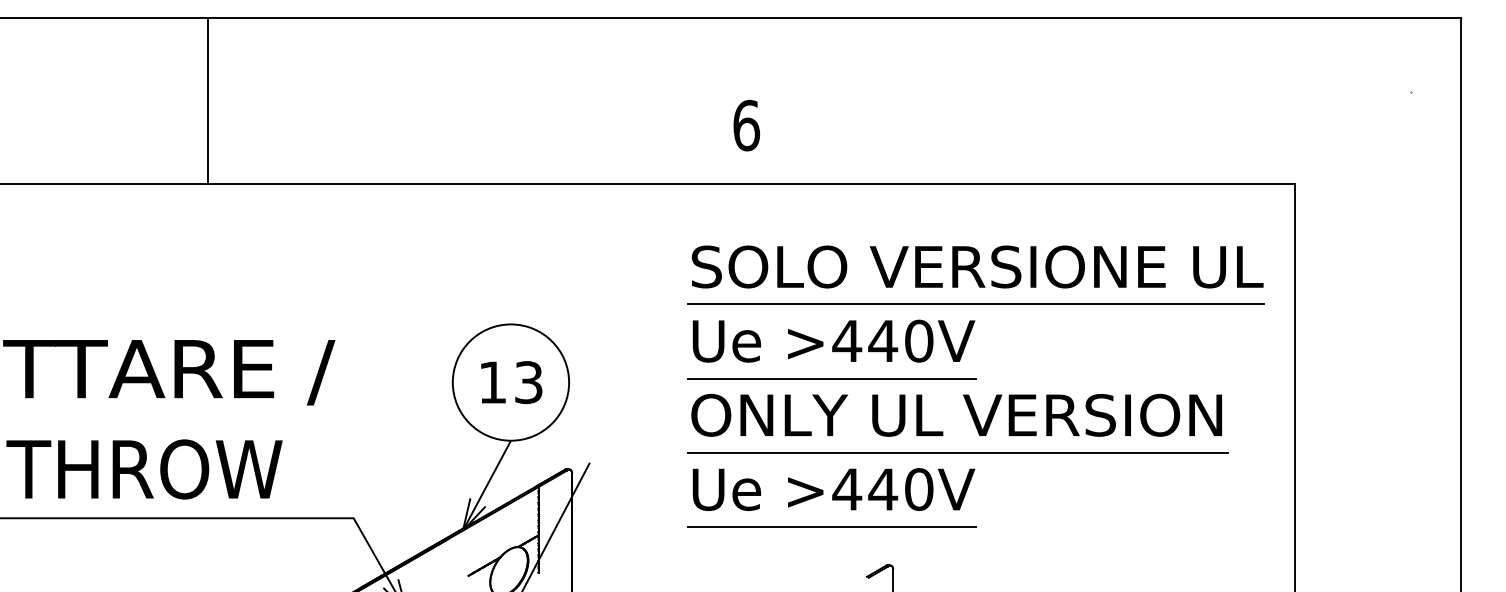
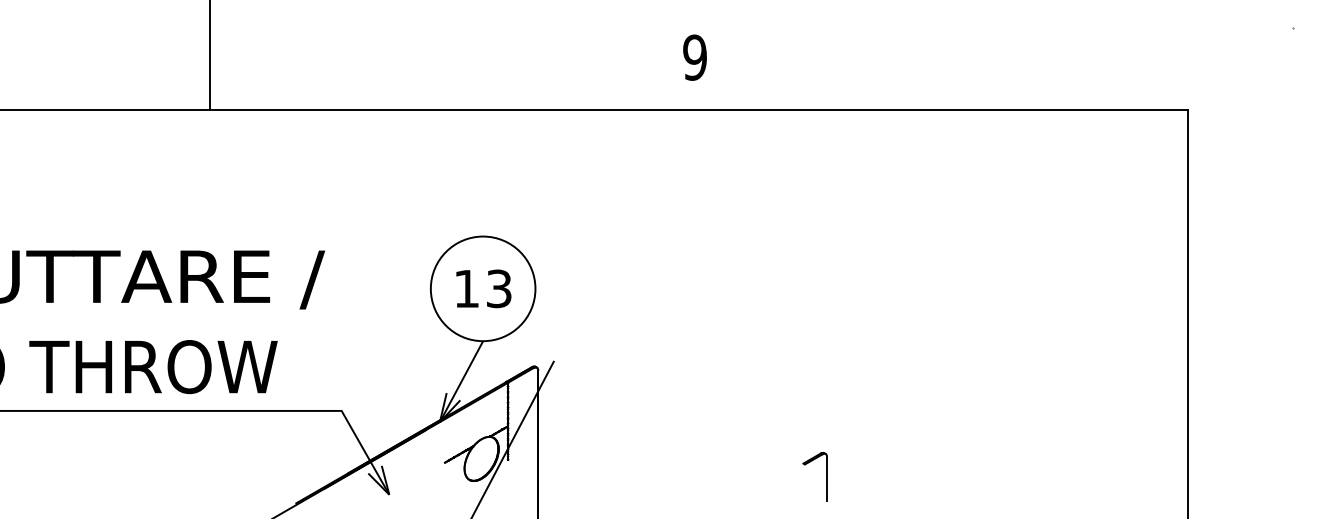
text: (746, 125) -> (695, 57), 6 -> 9
part: (975, 379) -> (901, 286), removed

